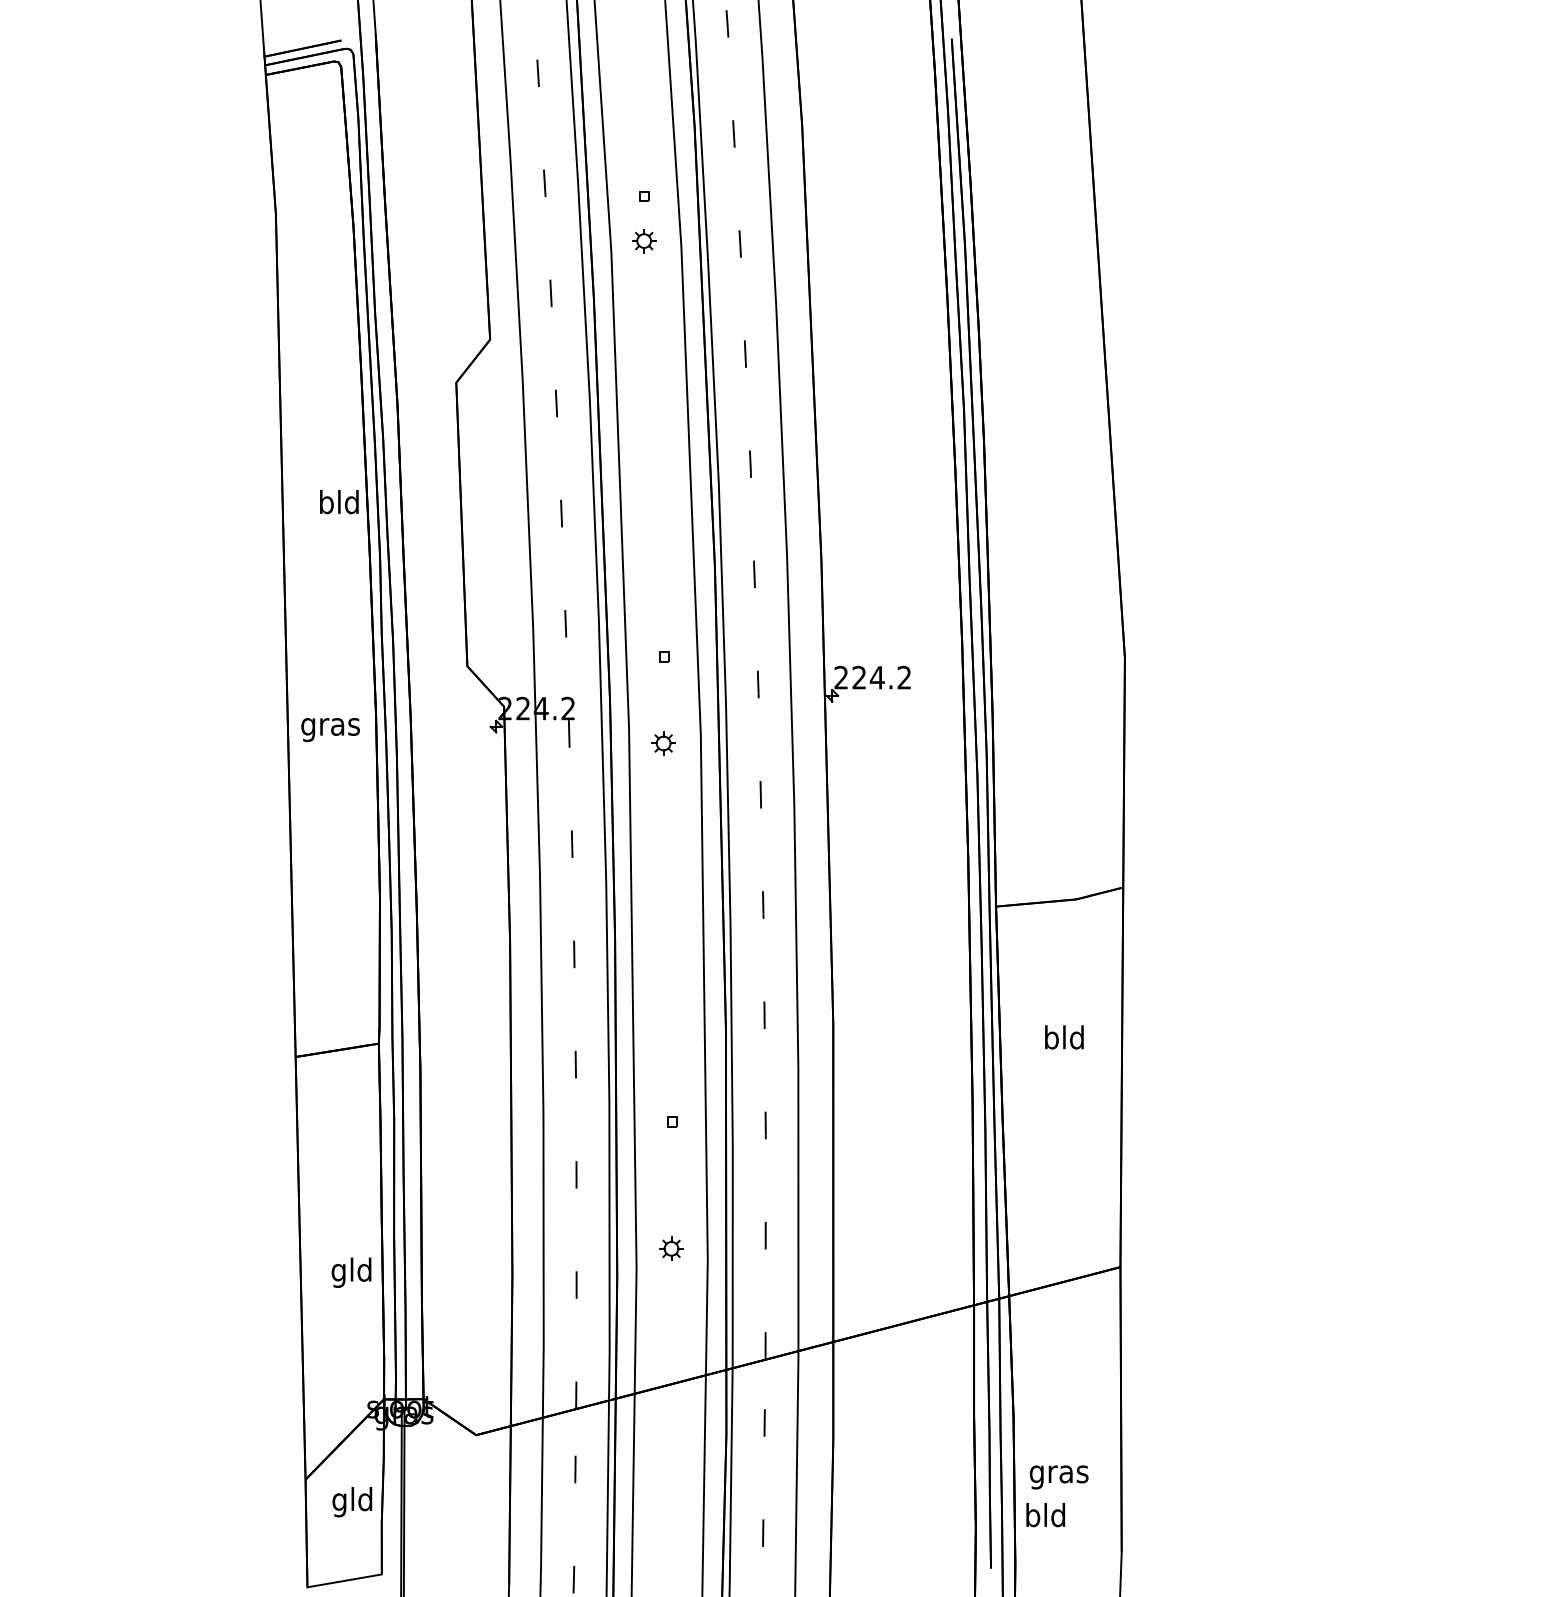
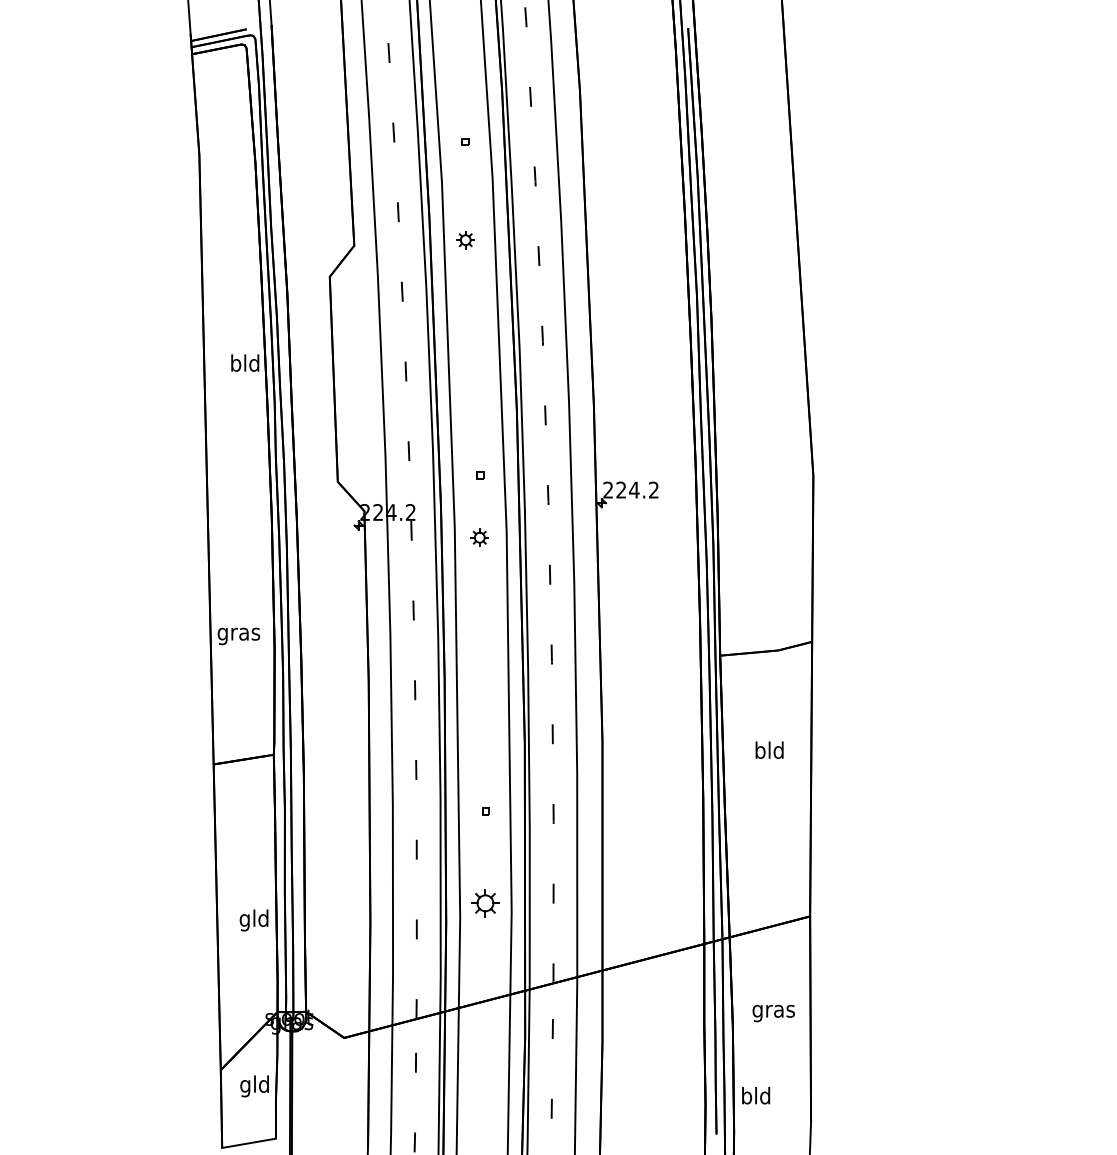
part: (644, 241) -> (465, 240), moved
text: (330, 730) -> (238, 636), moved
part: (671, 1248) -> (485, 902), size x1.6
text: (1058, 1477) -> (773, 1013), moved

